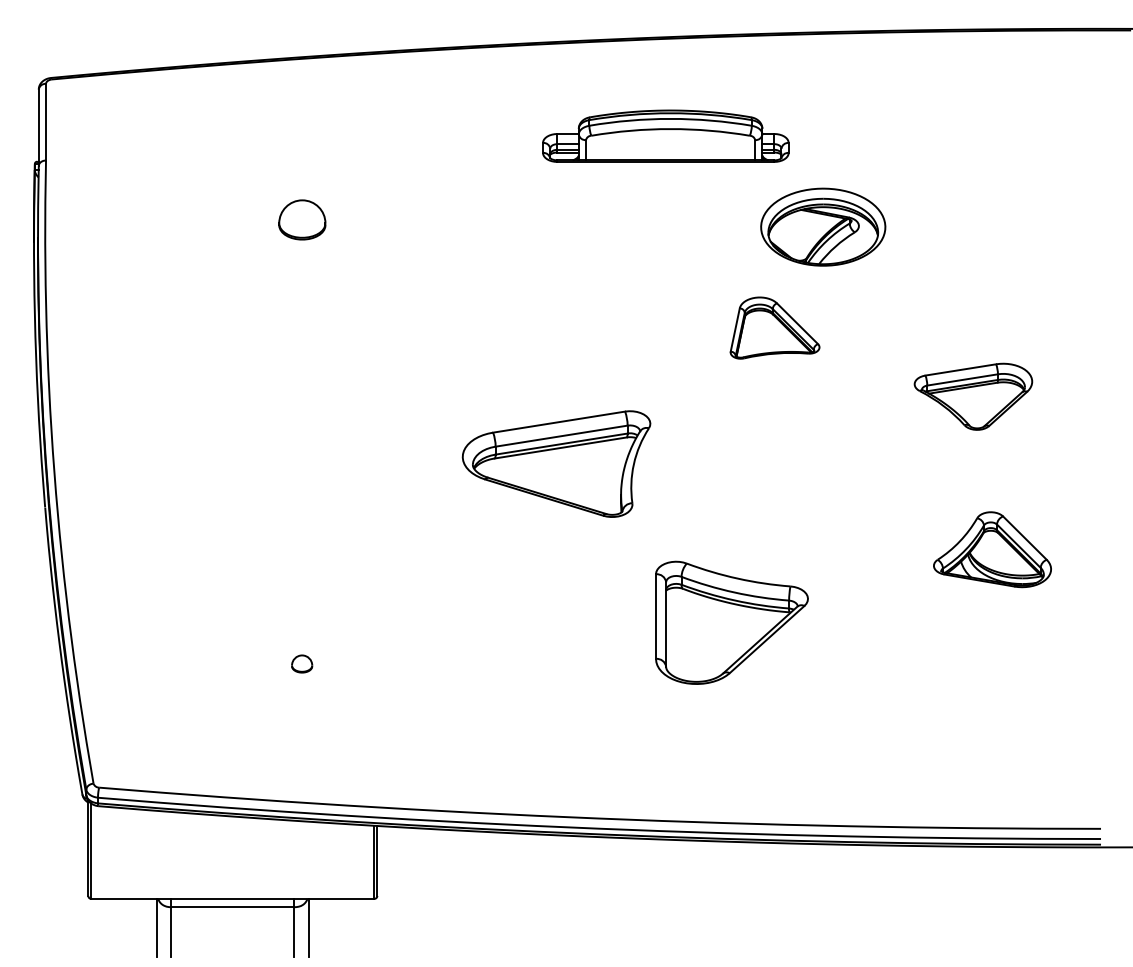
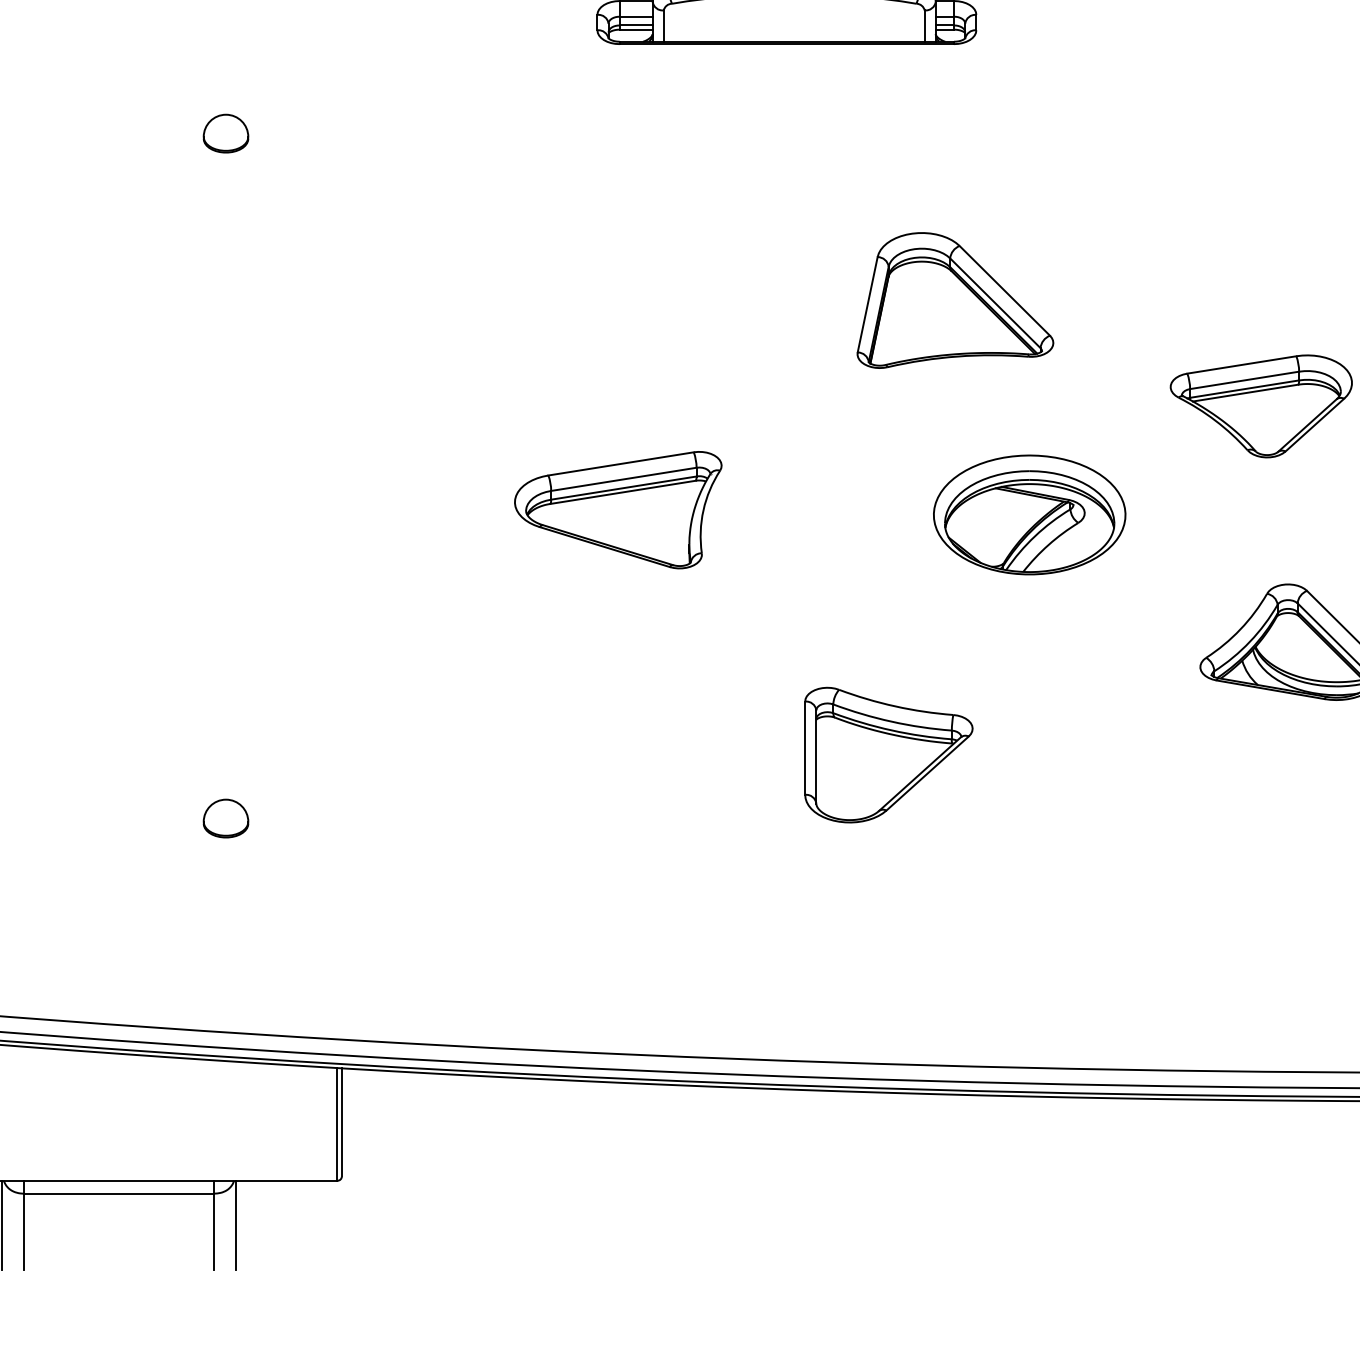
part: (301, 219) -> (224, 132), size x0.62
part: (823, 226) -> (1030, 513), moved
part: (774, 327) -> (954, 299), size x1.43
part: (556, 463) -> (618, 509), size x0.71
part: (731, 622) -> (888, 754), size x0.71
part: (301, 663) -> (224, 817), size x1.43

